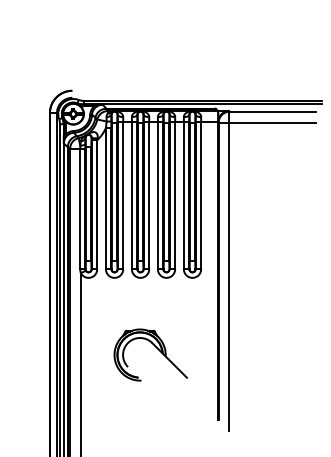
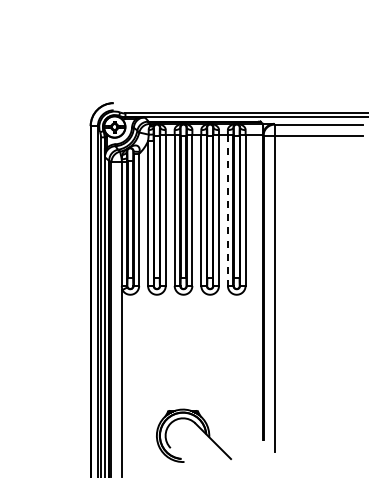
line: (183, 195) -> (227, 210), solid -> dashed
part: (156, 347) -> (199, 428), moved

